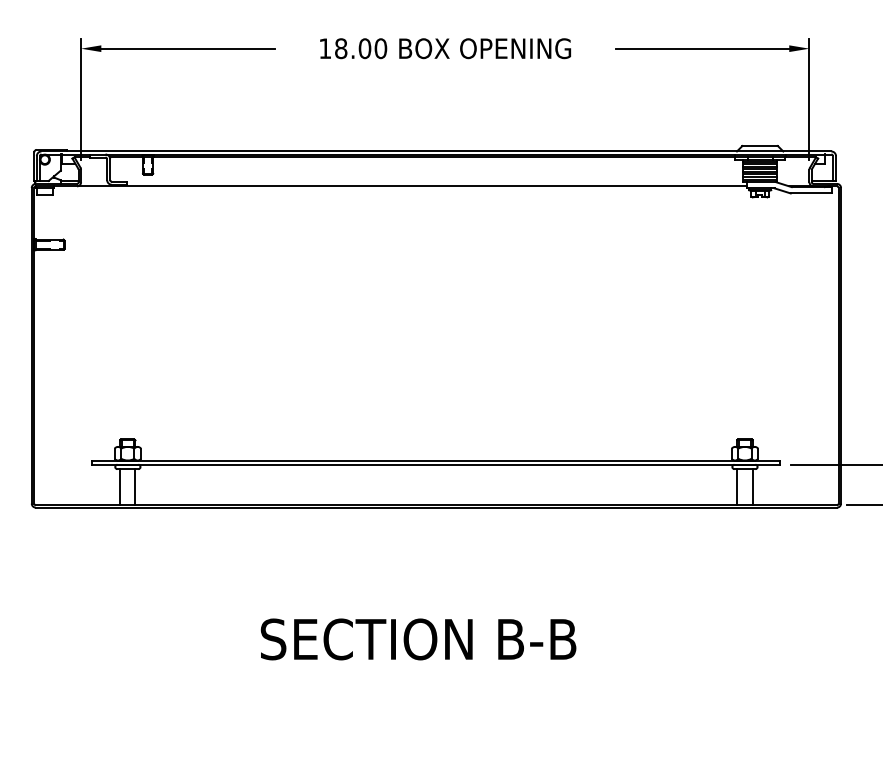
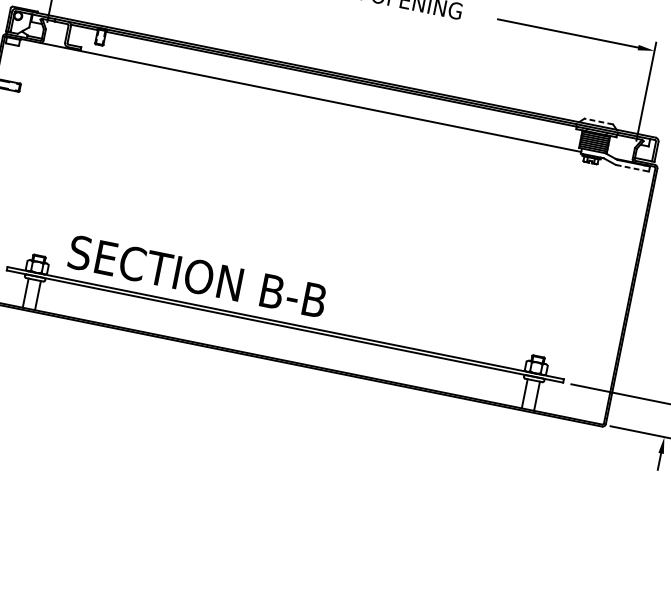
line: (760, 146) -> (599, 122), solid -> dashed
line: (811, 193) -> (632, 168), solid -> dashed
text: (418, 639) -> (197, 276), moved

